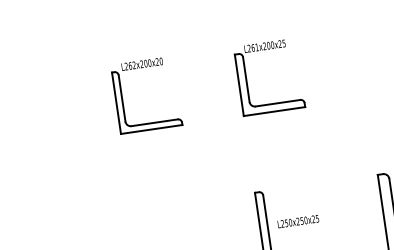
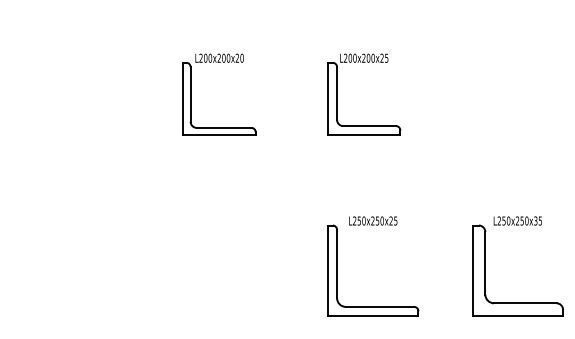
text: (254, 47) -> (352, 57), L261x200x25 -> L200x200x25
text: (132, 64) -> (208, 57), L262x200x20 -> L200x200x20
text: (298, 221) -> (373, 220), moved

